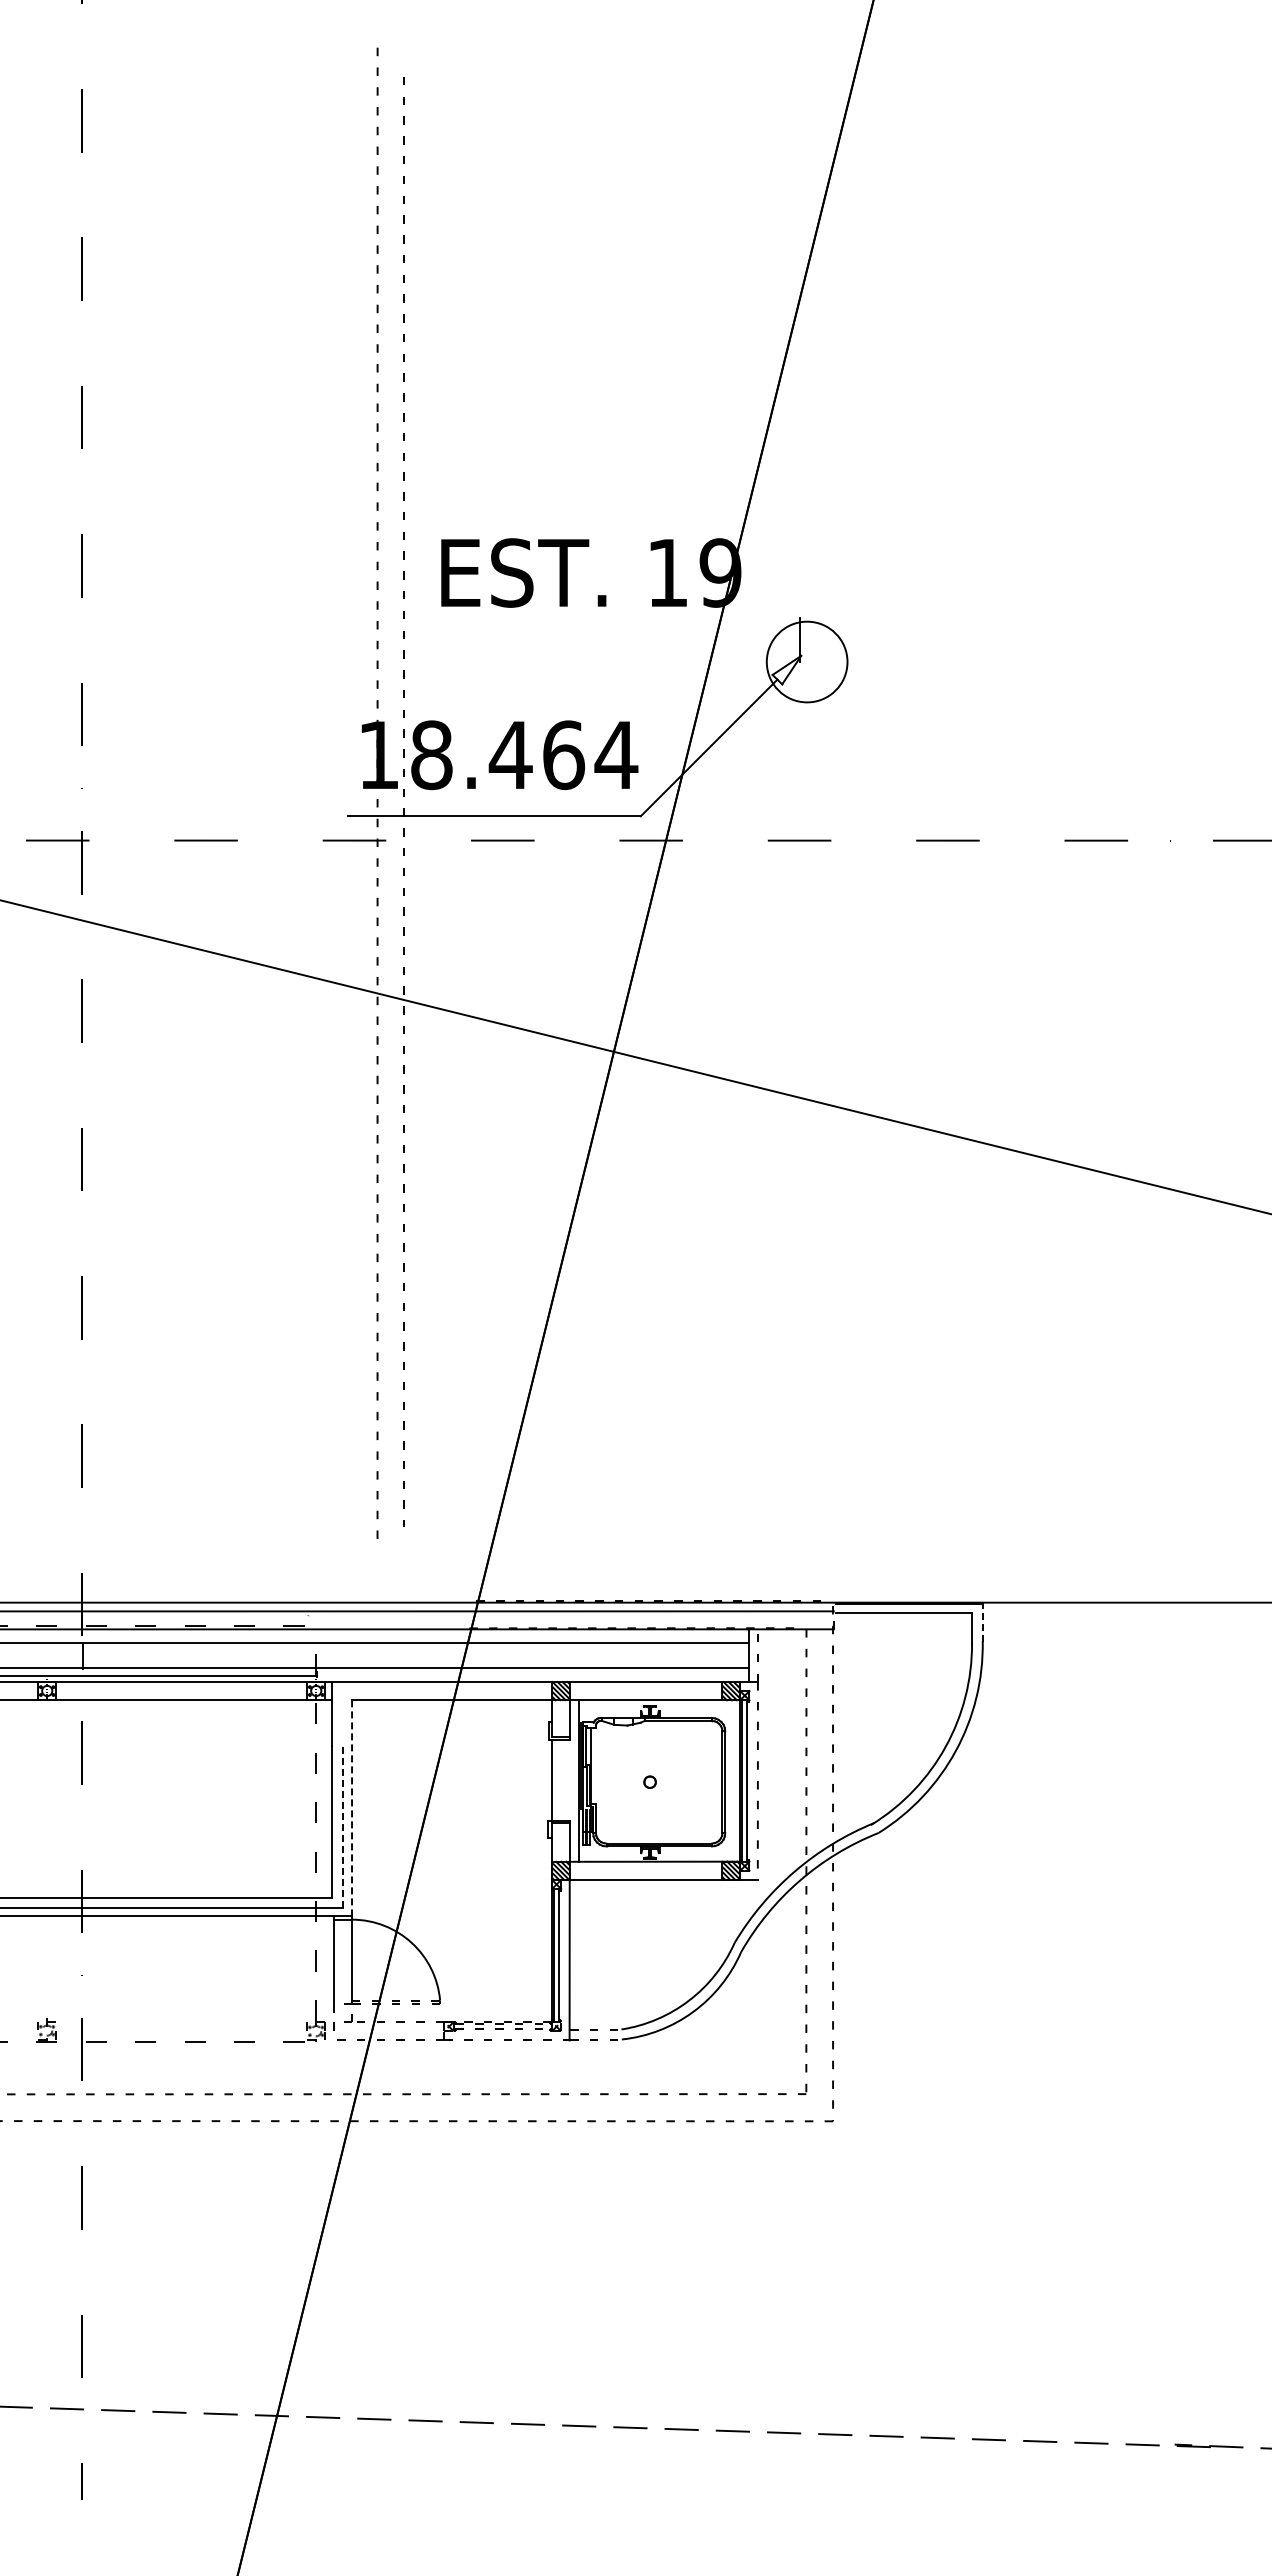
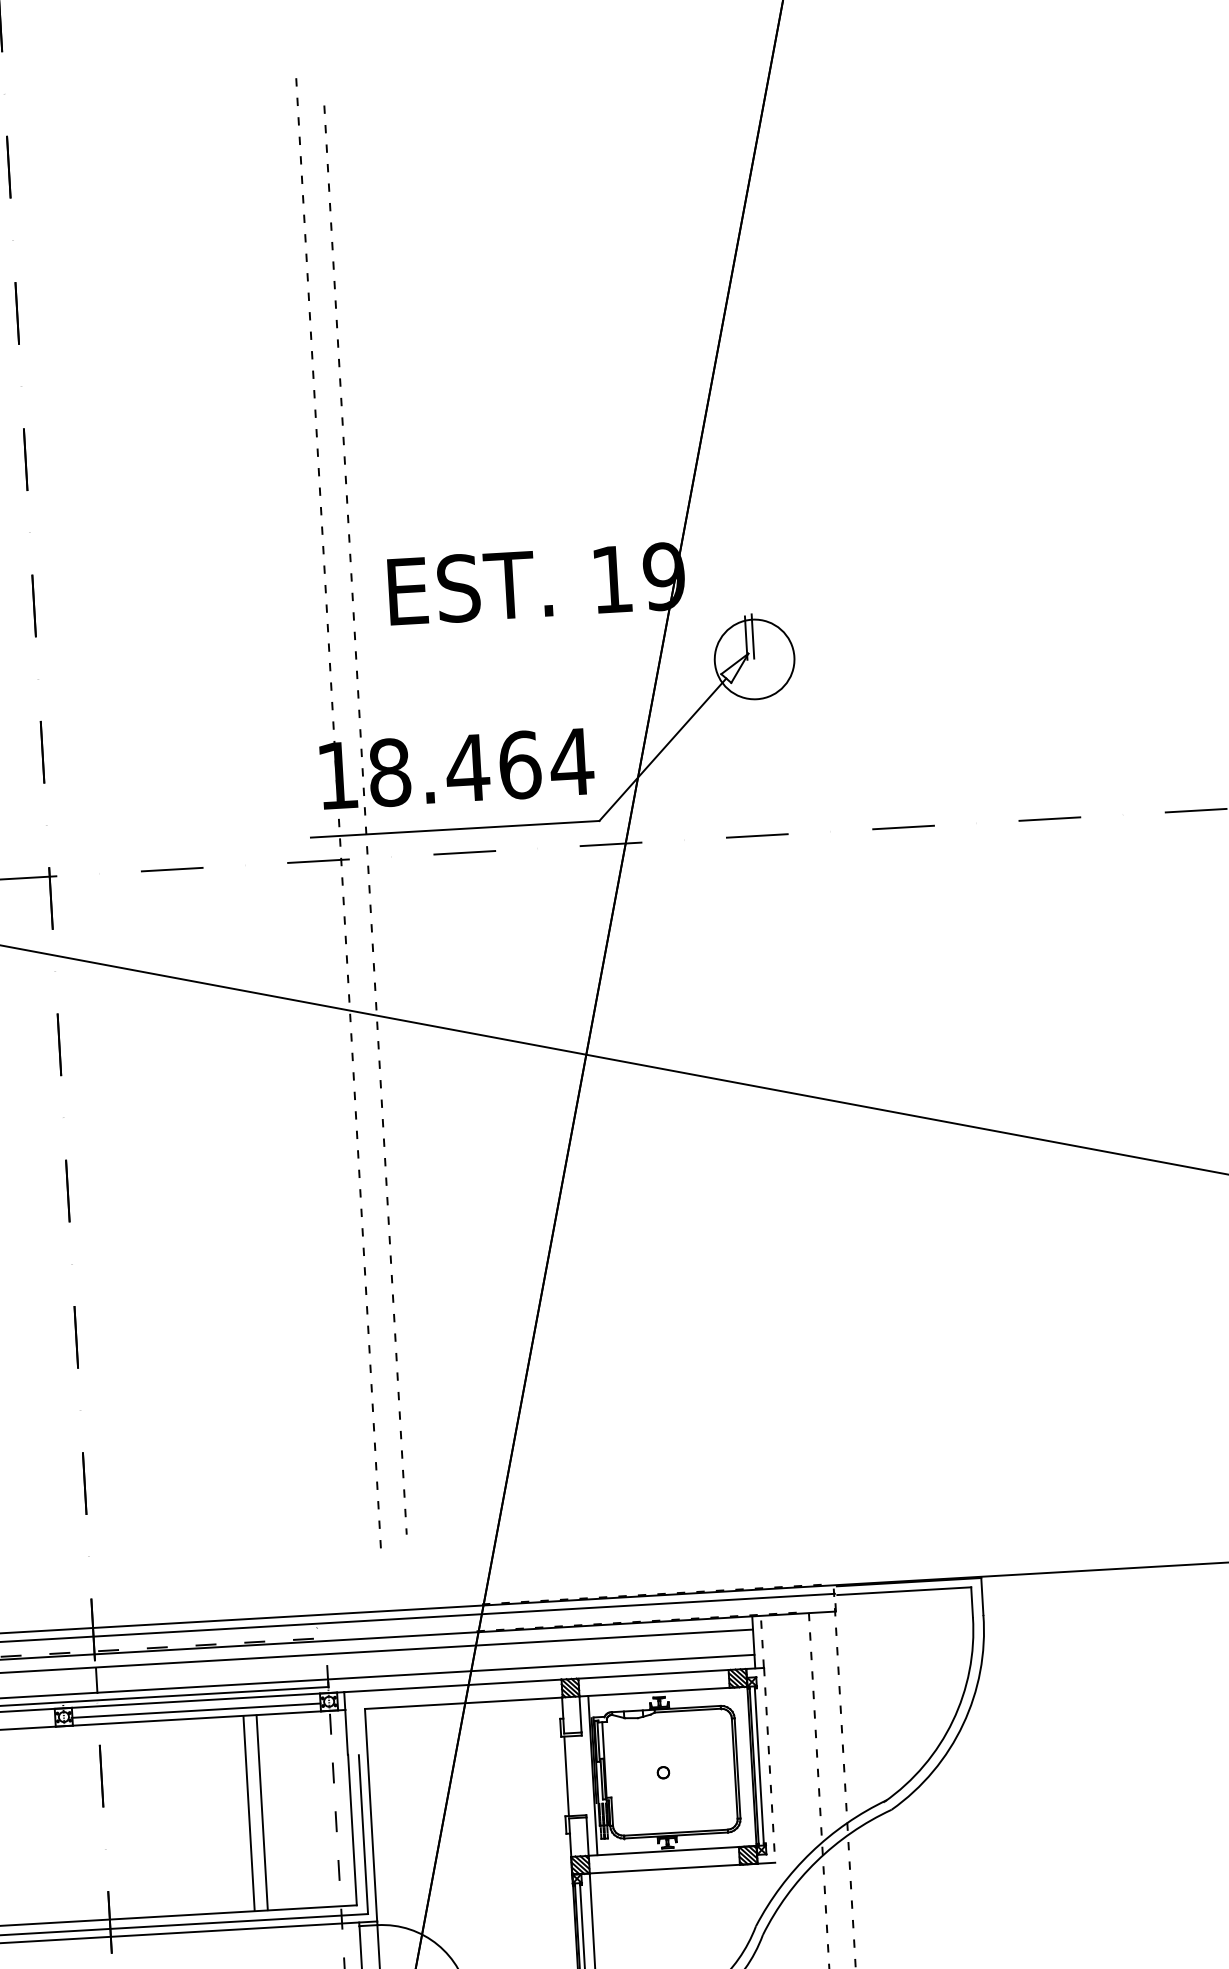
line: (806, 638) -> (752, 636), added
line: (982, 1622) -> (982, 1596), dashed -> solid
line: (181, 1692) -> (196, 1710), added
line: (228, 1799) -> (248, 1813), added
line: (242, 1799) -> (262, 1812), added
line: (352, 1808) -> (371, 1815), dashed -> solid
line: (343, 1827) -> (363, 1834), dashed -> solid

